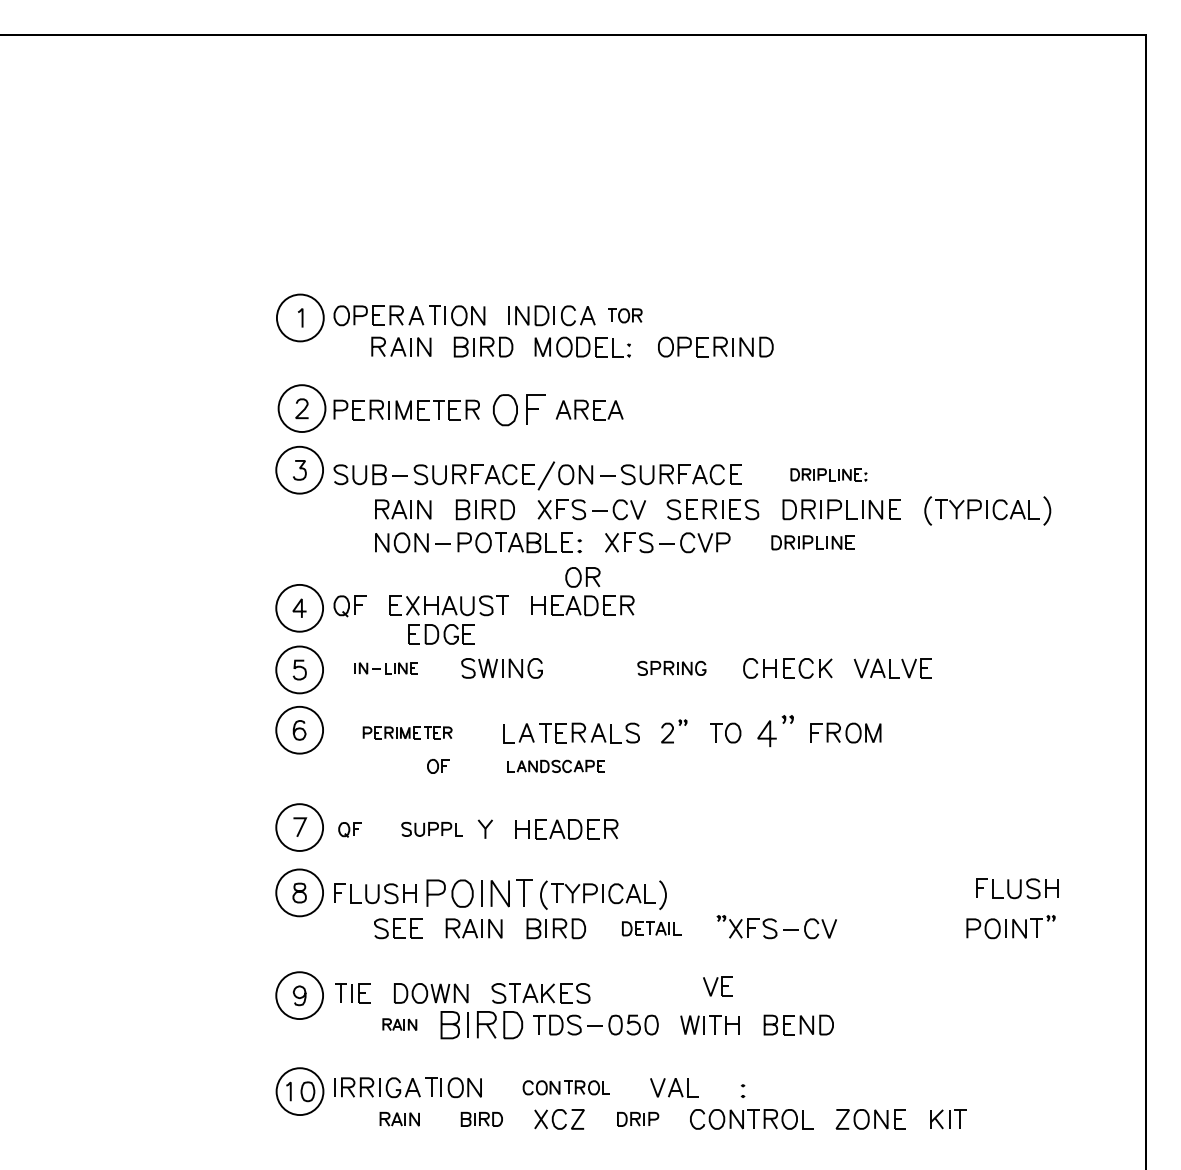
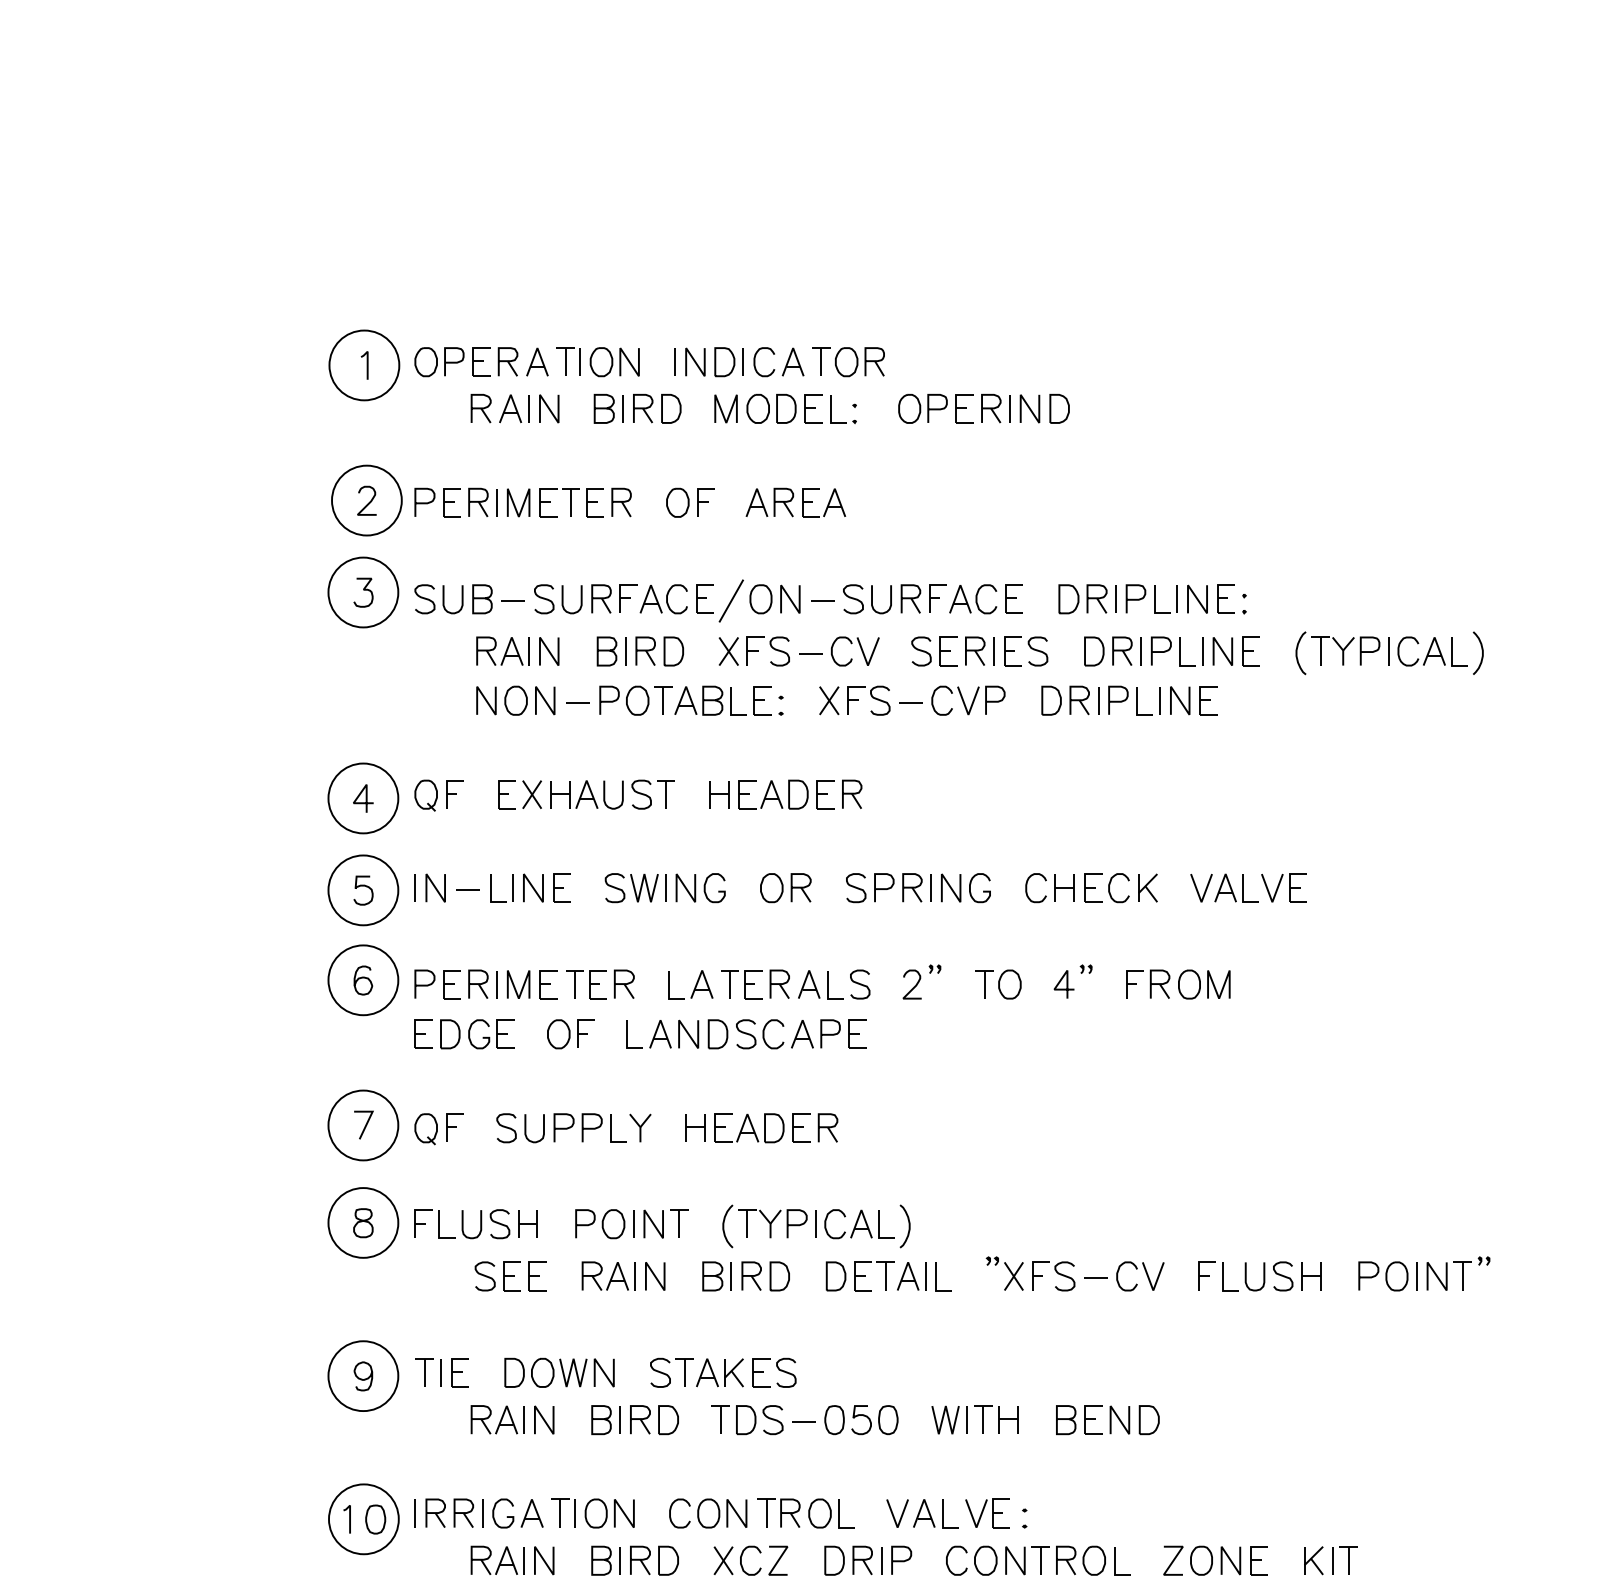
part: (624, 315) -> (847, 361), size x1.43
part: (518, 409) -> (689, 501), size x0.62
part: (828, 474) -> (1152, 598), size x1.67
part: (812, 542) -> (1128, 700), size x1.43
part: (582, 577) -> (785, 888), moved
part: (441, 634) -> (464, 1034), moved
part: (386, 668) -> (492, 888), size x1.67
part: (671, 668) -> (917, 888), size x1.43
part: (775, 730) -> (1073, 980), size x0.71
part: (407, 732) -> (524, 983), size x1.67
part: (438, 766) -> (570, 1034), size x1.43
part: (555, 766) -> (744, 1034), size x1.67
part: (349, 829) -> (437, 1128), size x1.43
part: (431, 829) -> (559, 1128), size x1.43
part: (1017, 888) -> (1259, 1276), moved
part: (479, 893) -> (631, 1223), size x0.71
part: (651, 928) -> (888, 1276), size x1.43
part: (717, 986) -> (986, 1513), moved
part: (399, 1024) -> (512, 1419), size x1.67
part: (481, 1024) -> (634, 1419), size x0.71
part: (566, 1087) -> (761, 1513), size x1.43
part: (399, 1119) -> (512, 1560), size x1.43
part: (481, 1119) -> (634, 1560), size x1.43
part: (637, 1119) -> (867, 1560), size x1.43

